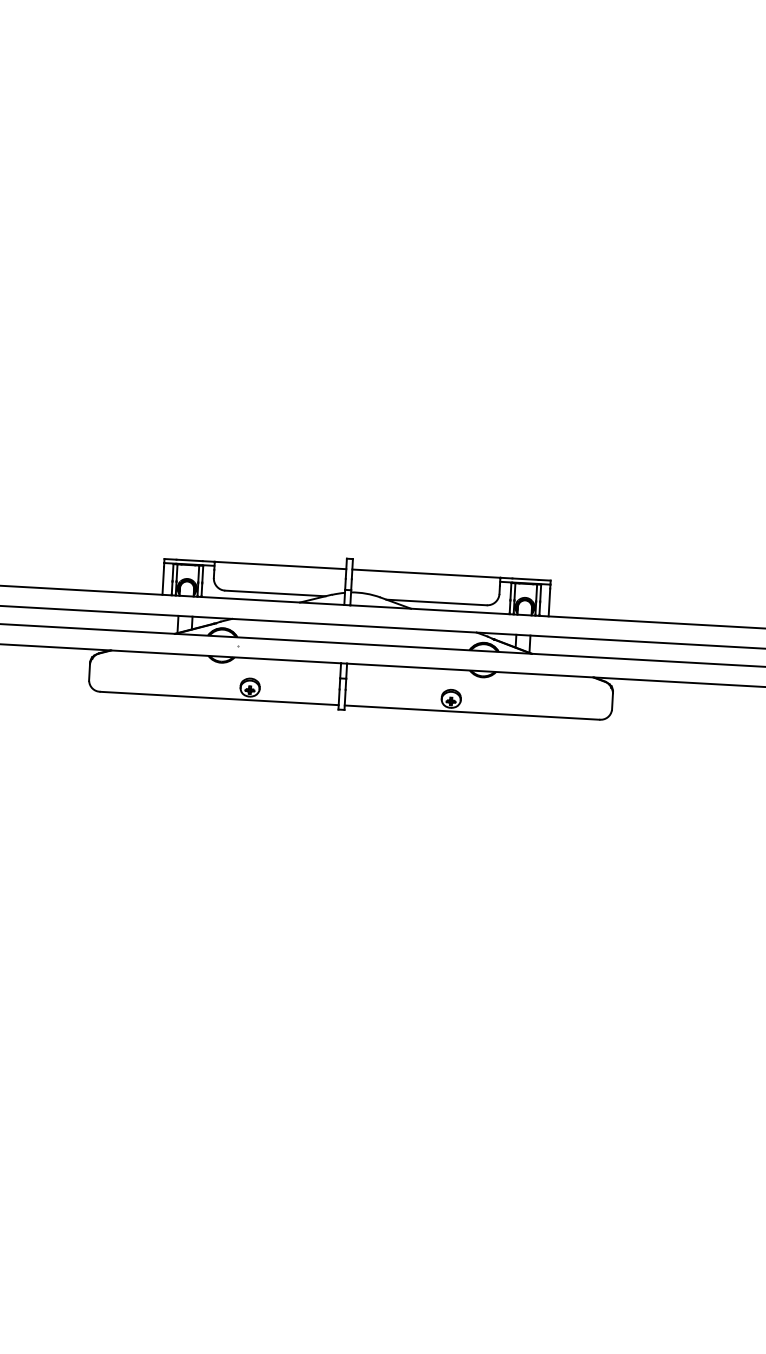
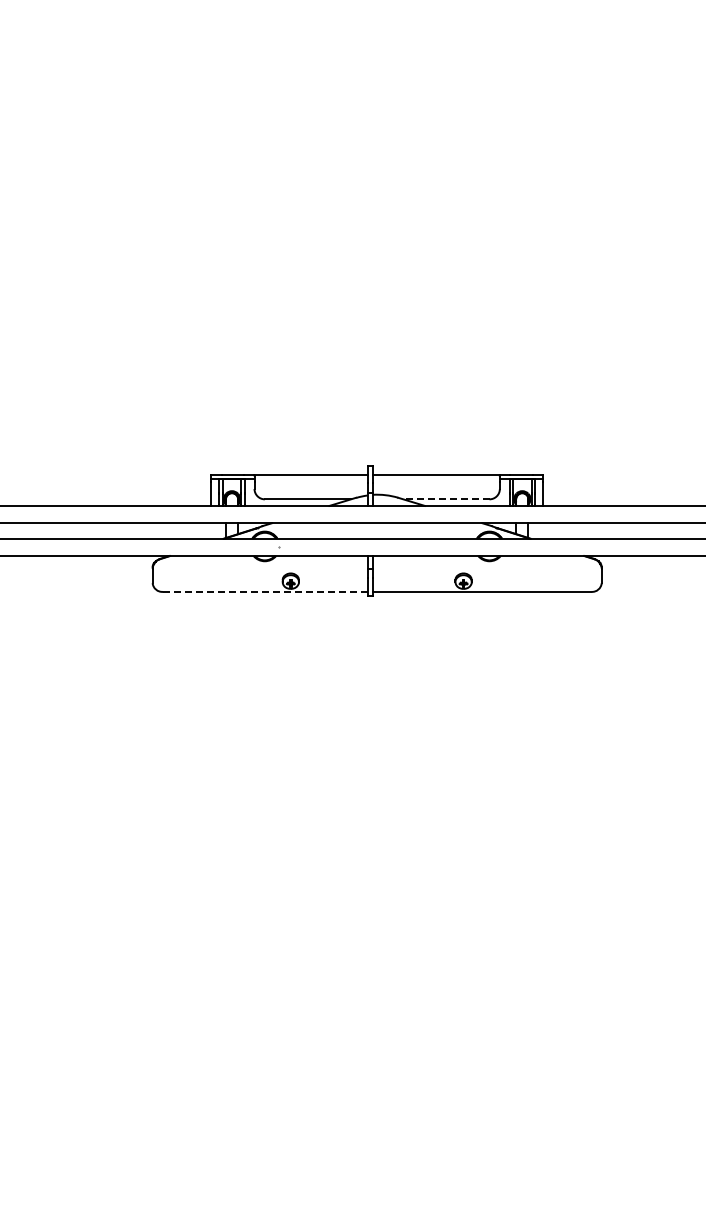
line: (435, 602) -> (445, 499), solid -> dashed
line: (218, 697) -> (264, 591), solid -> dashed

